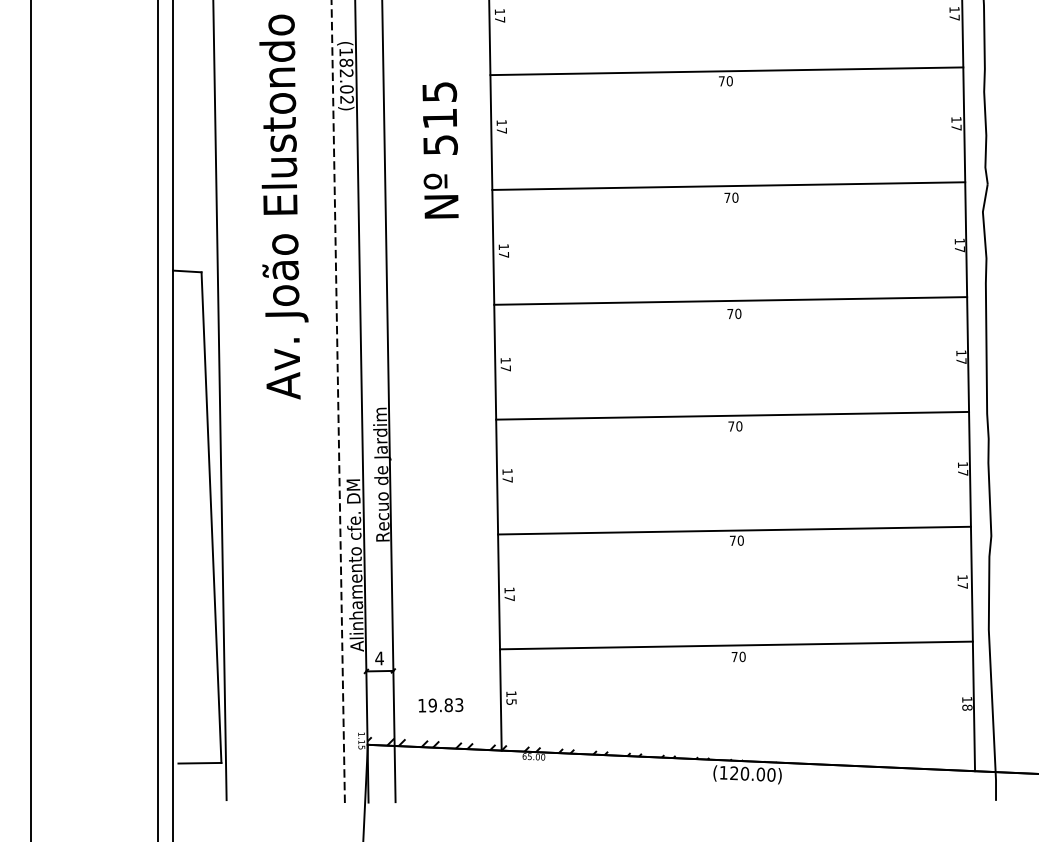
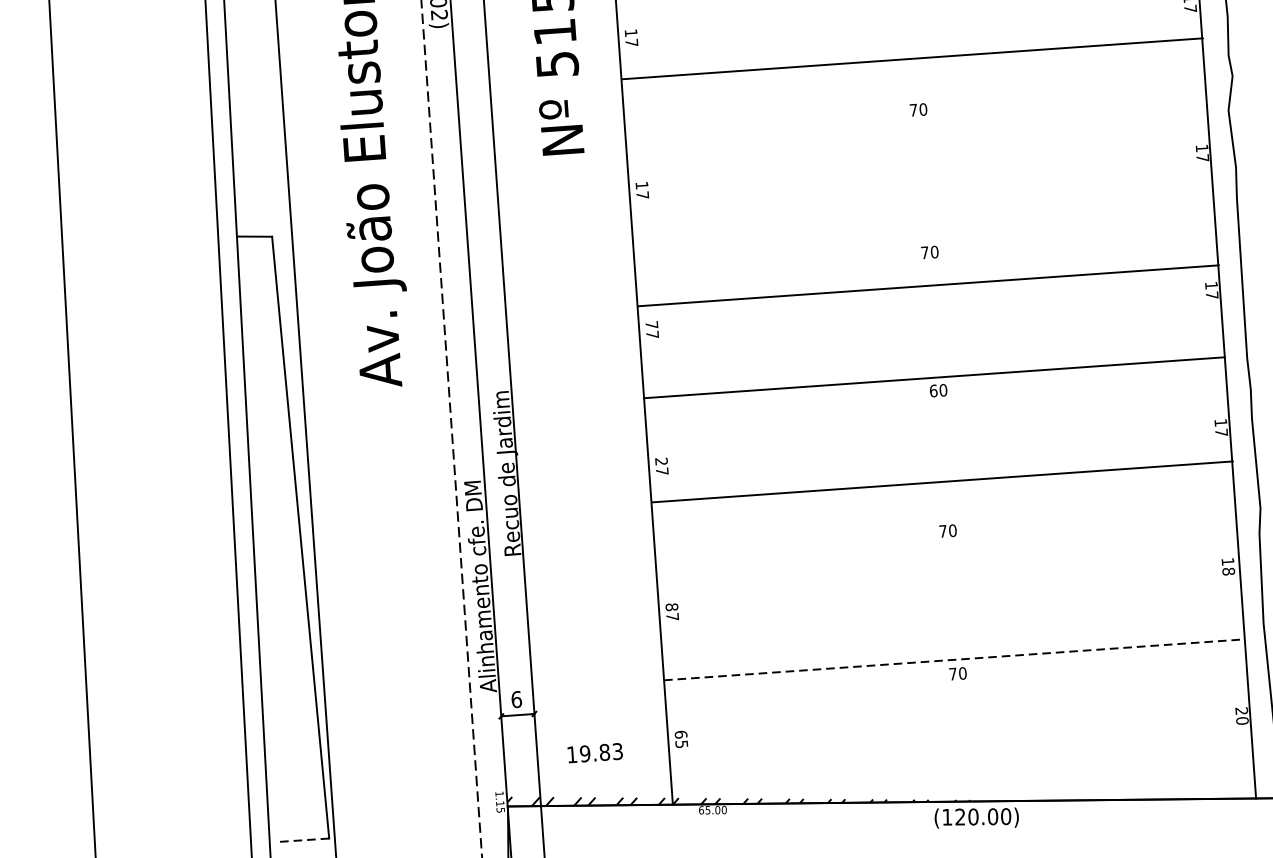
line: (728, 185) -> (912, 58), moved
line: (730, 300) -> (928, 285), moved
text: (505, 360) -> (651, 324), 17 -> 77
text: (731, 426) -> (933, 390), 70 -> 60
text: (507, 471) -> (661, 461), 17 -> 27
line: (734, 530) -> (942, 481), moved
text: (962, 586) -> (1228, 572), 17 -> 18
text: (509, 590) -> (671, 607), 17 -> 87
line: (736, 645) -> (954, 659), solid -> dashed
text: (379, 658) -> (516, 699), 4 -> 6
text: (511, 694) -> (681, 735), 15 -> 65
text: (967, 703) -> (1242, 715), 18 -> 20
line: (199, 763) -> (302, 840), solid -> dashed

